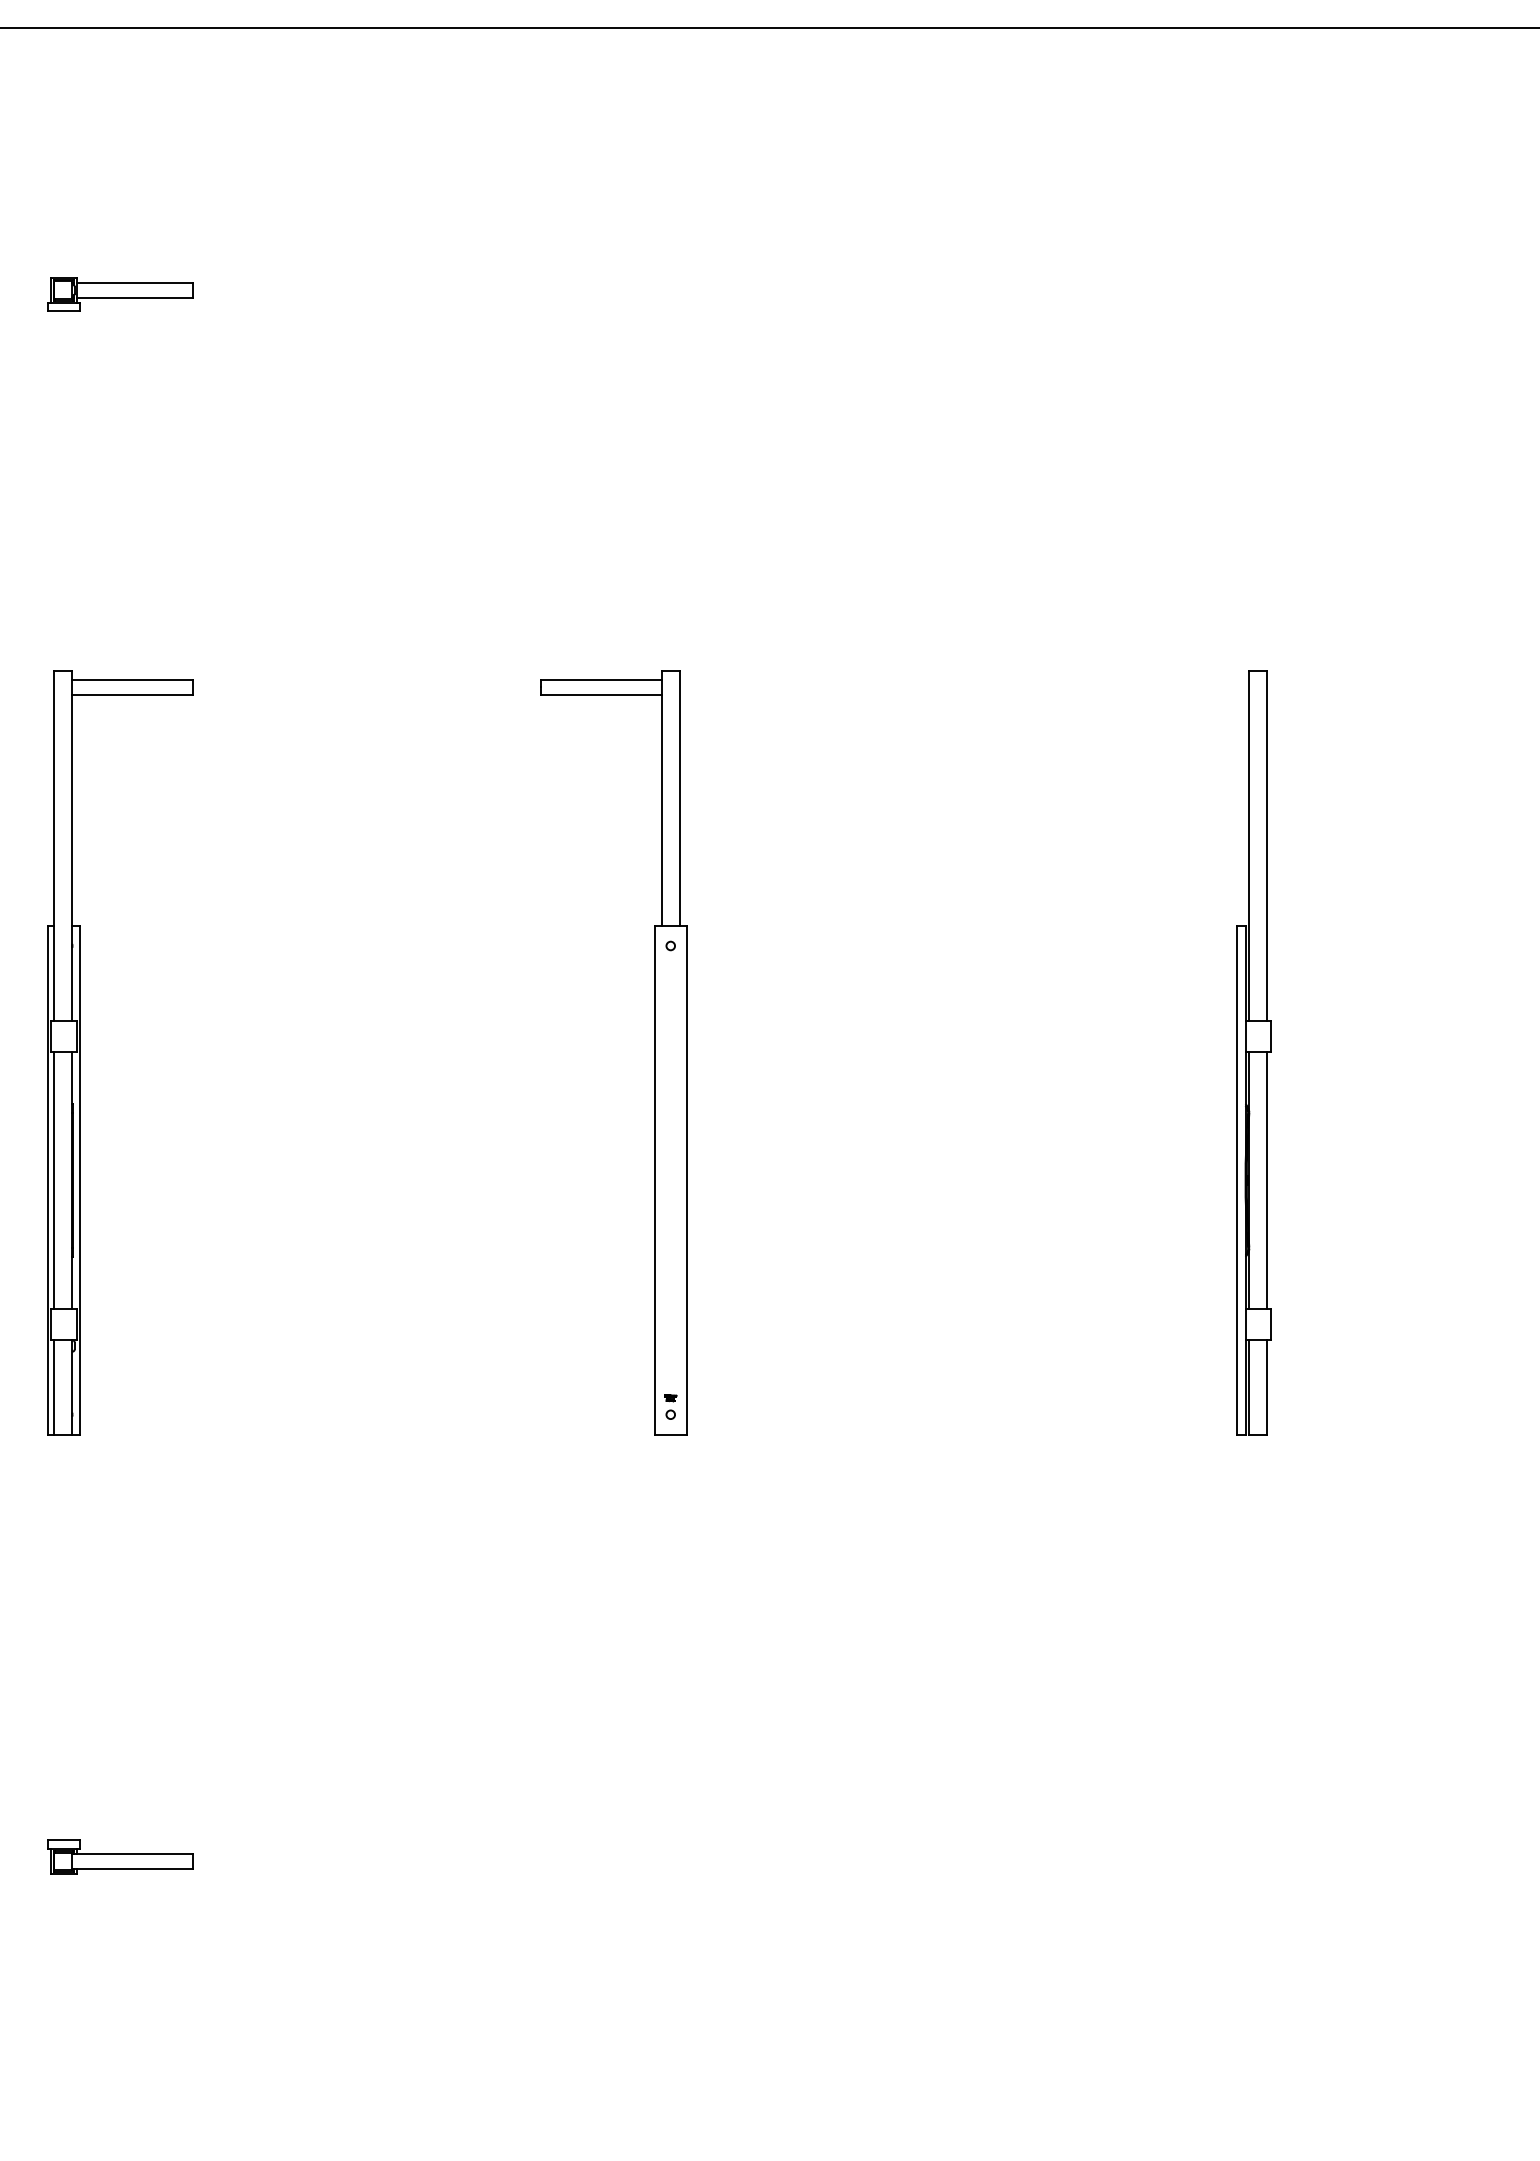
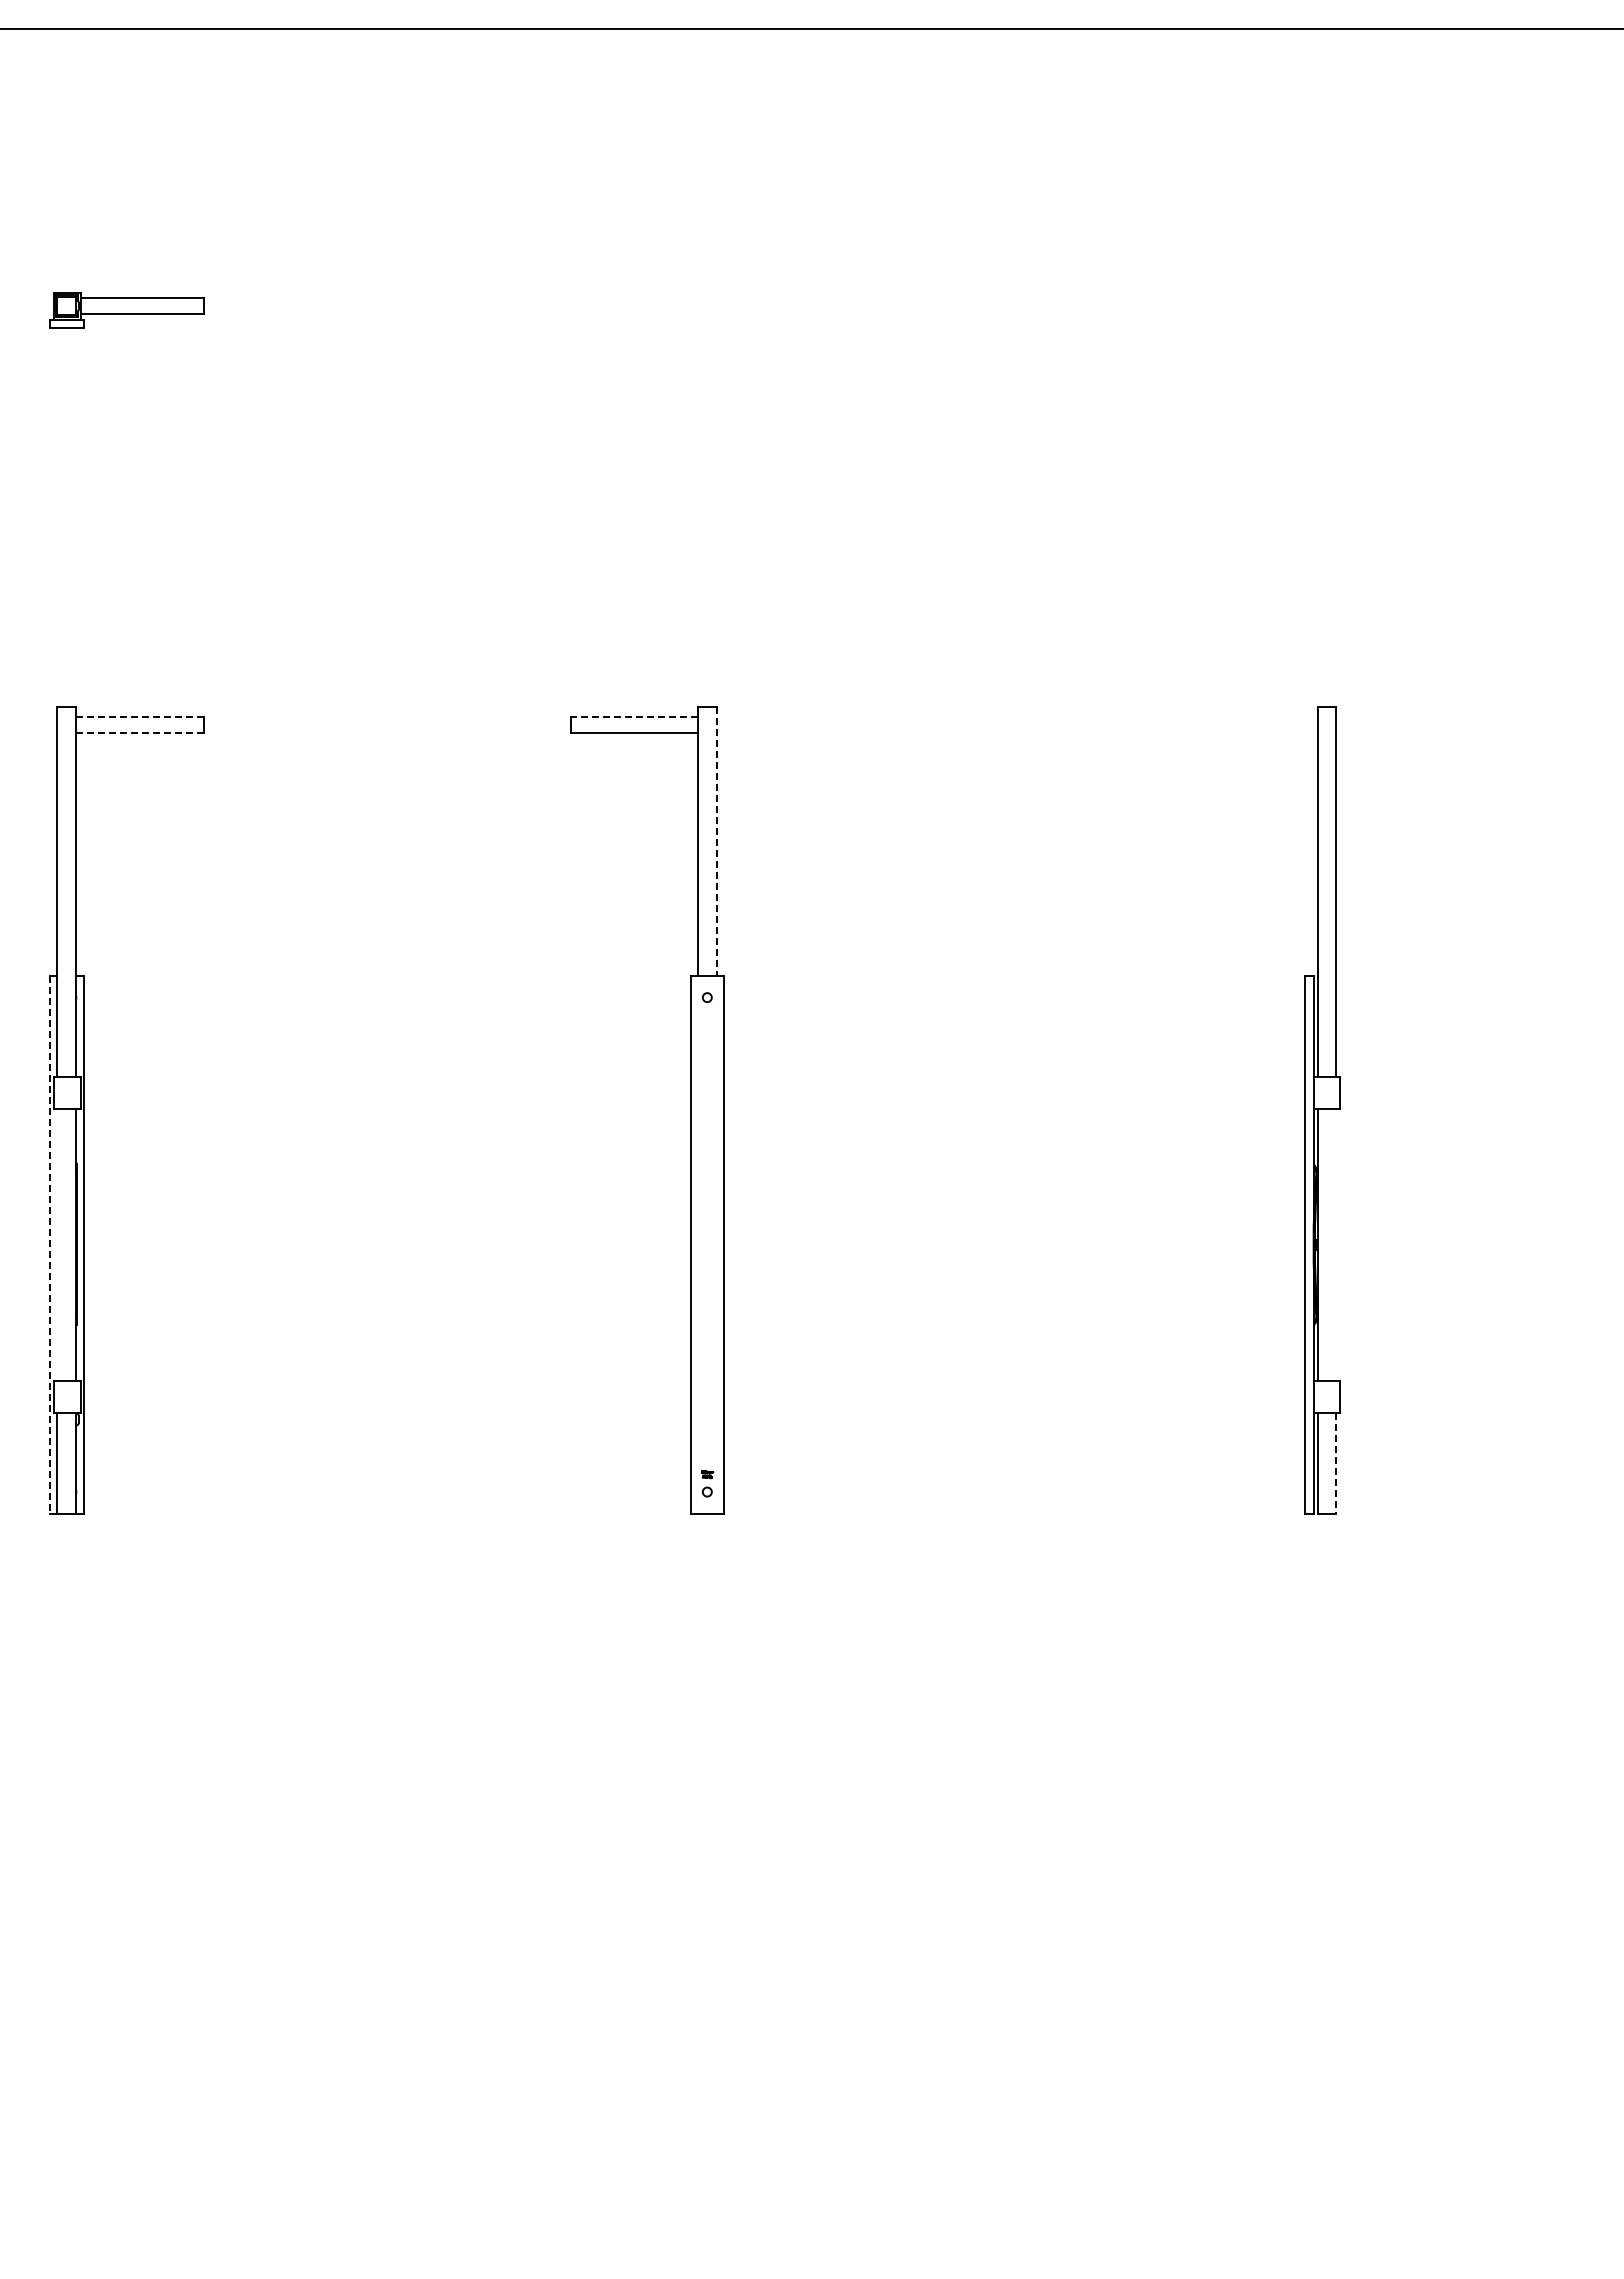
line: (132, 679) -> (139, 716), solid -> dashed
line: (601, 679) -> (634, 716), solid -> dashed
line: (132, 694) -> (139, 732), solid -> dashed
line: (680, 798) -> (717, 842), solid -> dashed
line: (48, 1180) -> (50, 1244), solid -> dashed
line: (54, 1180) -> (57, 1244), removed
line: (1267, 1180) -> (1336, 1244), removed
line: (1267, 1387) -> (1336, 1463), solid -> dashed
part: (120, 1856) -> (126, 1958), removed

